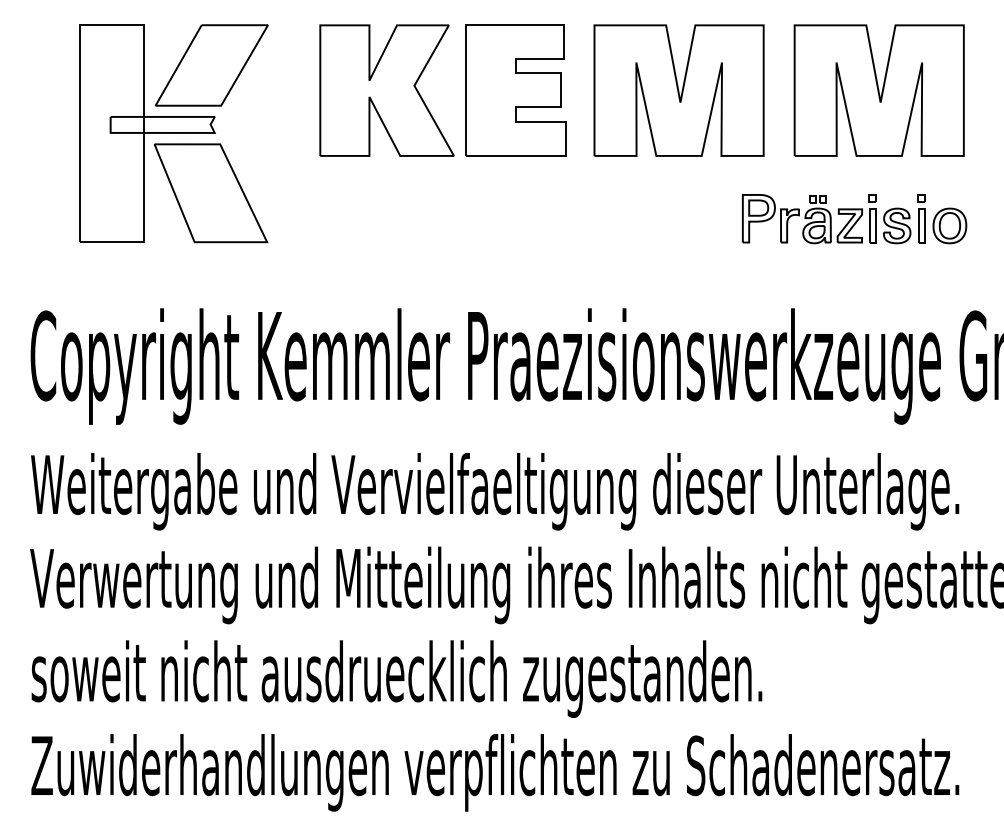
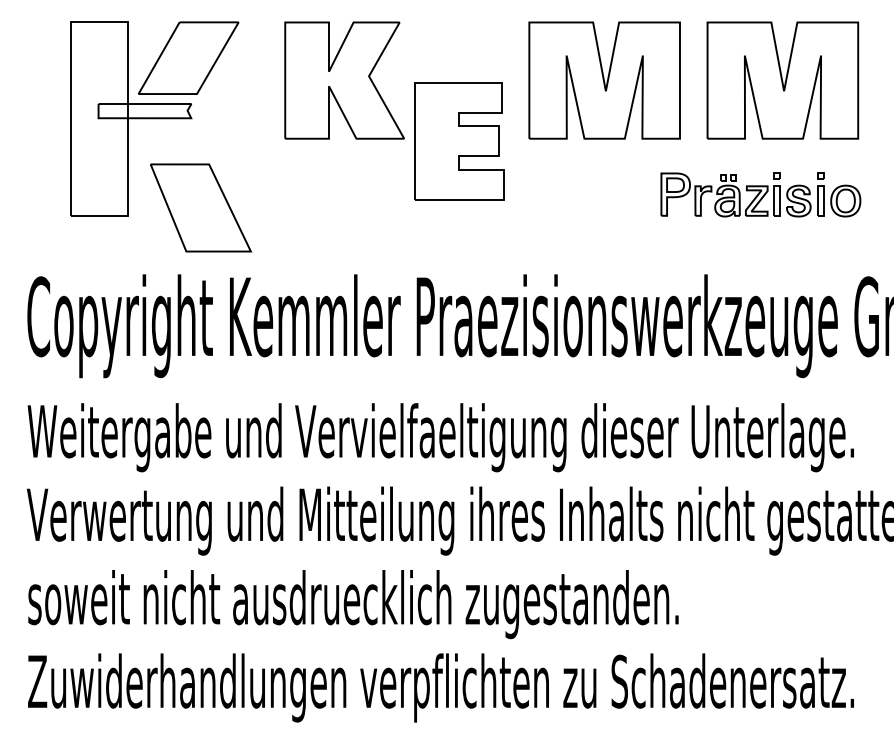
part: (516, 90) -> (459, 141), moved
part: (211, 192) -> (201, 207), moved

